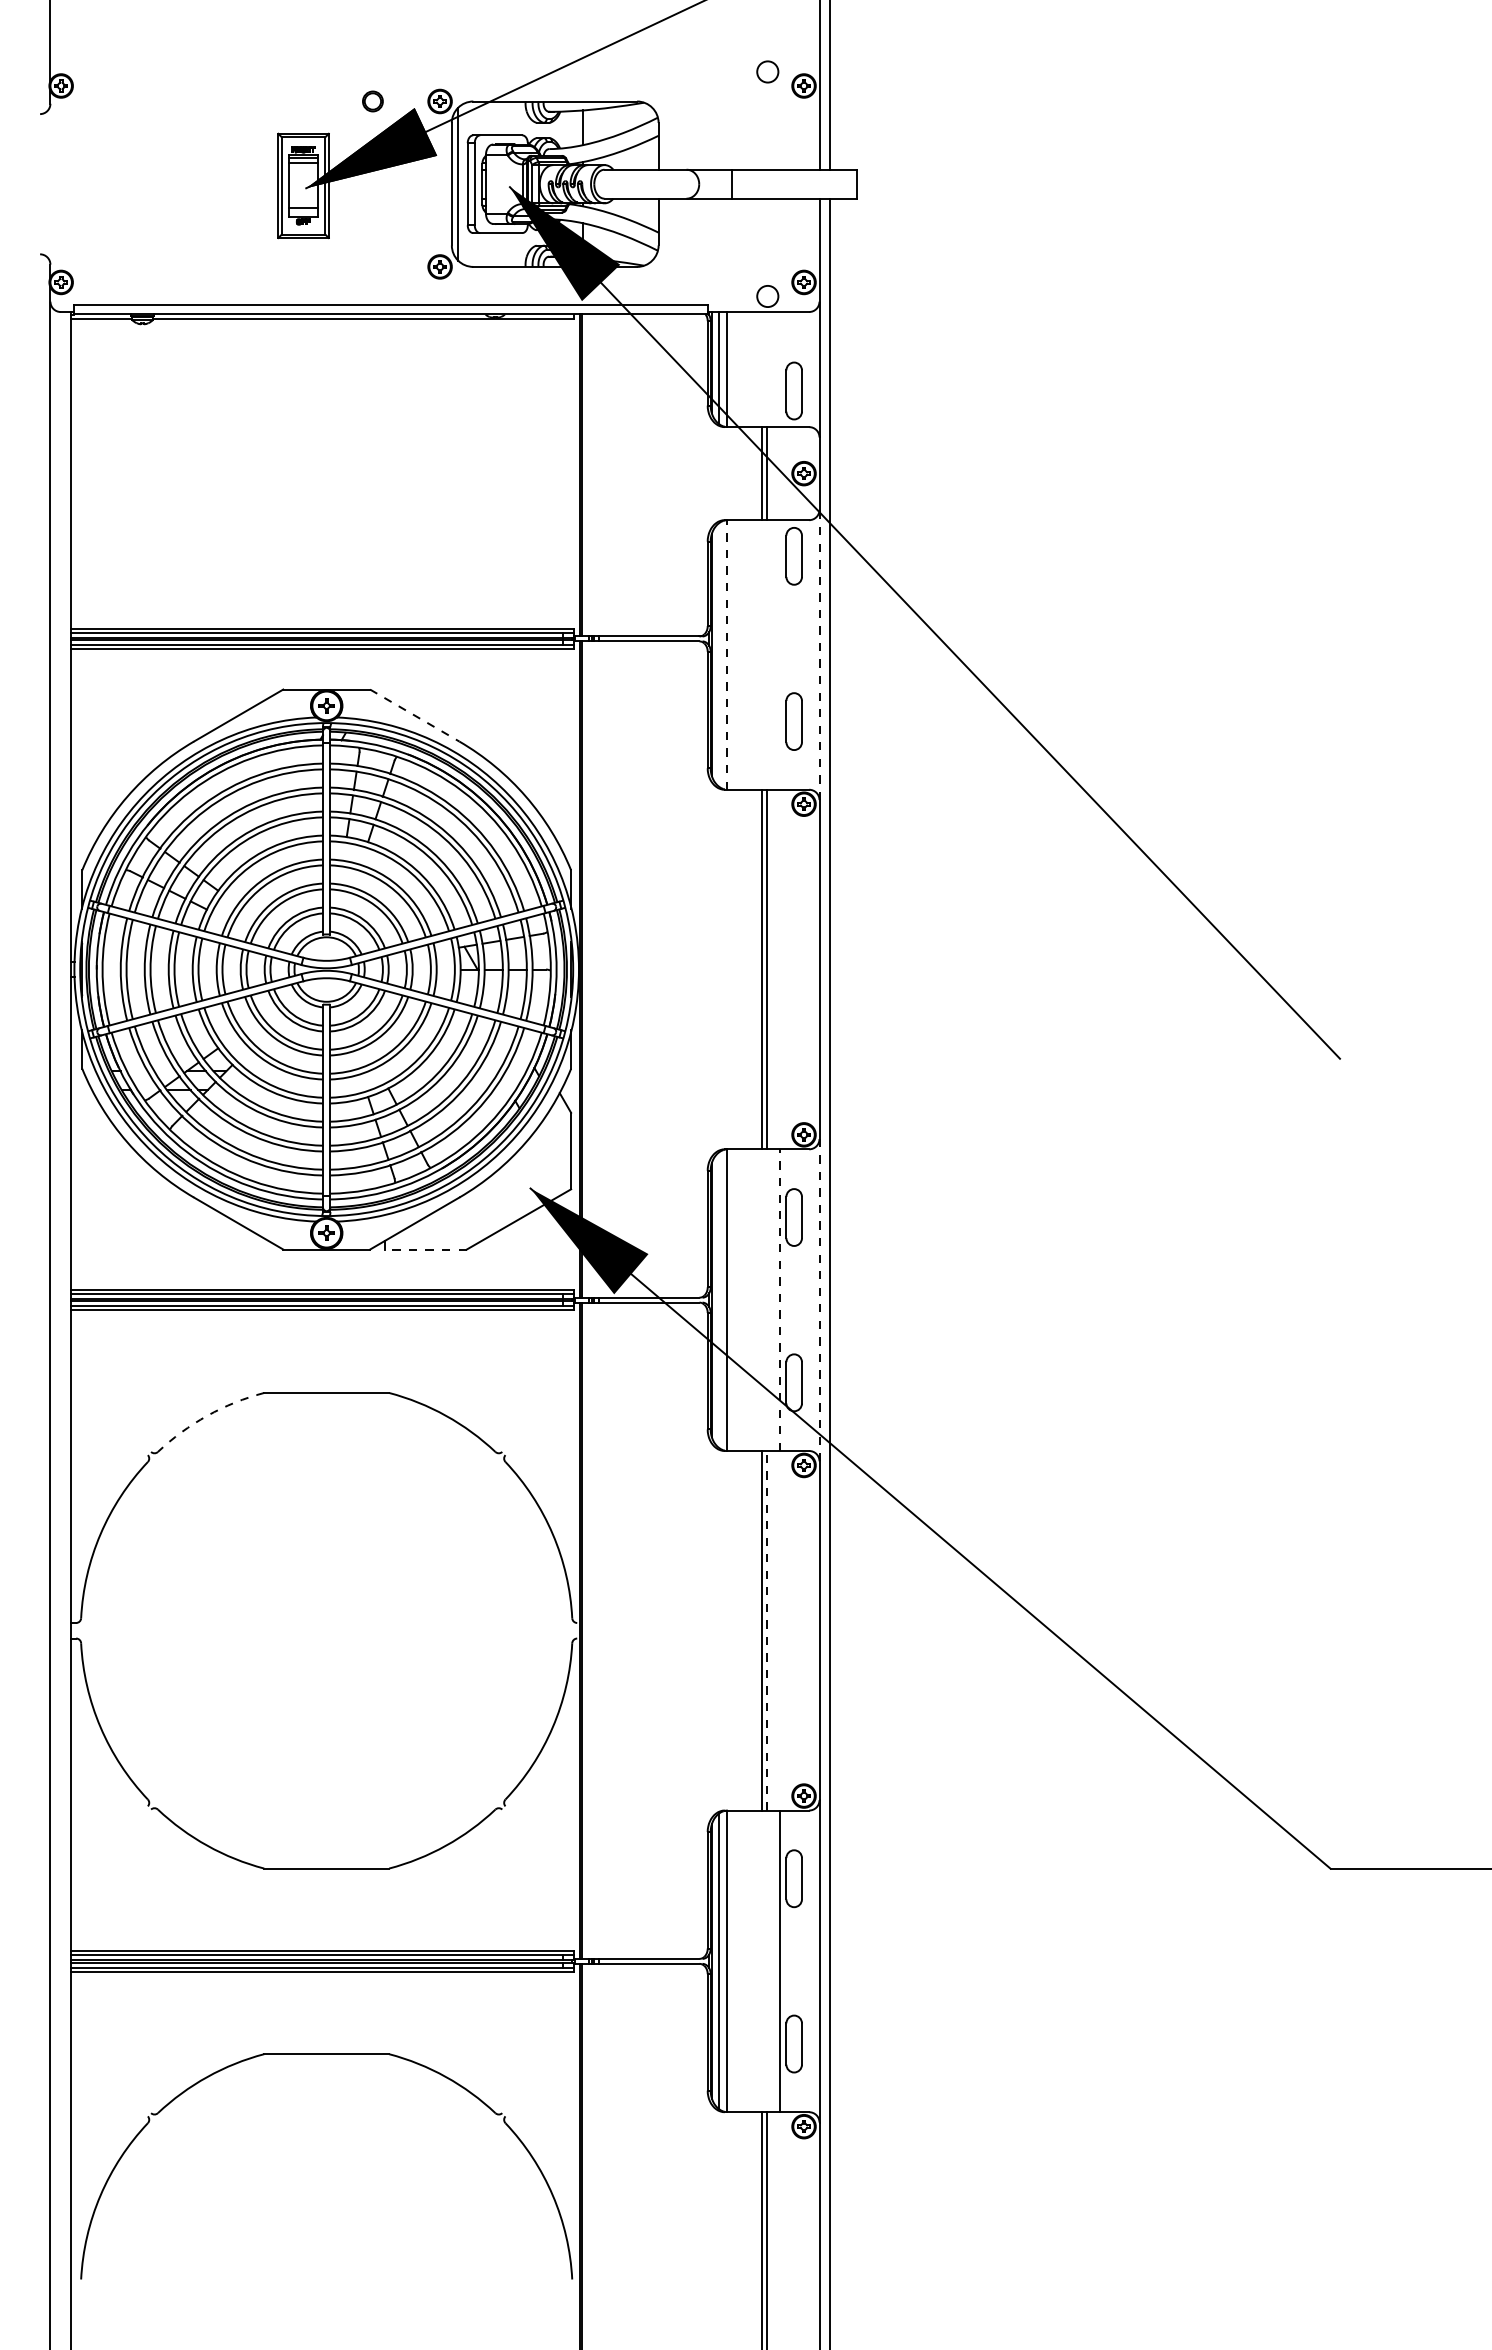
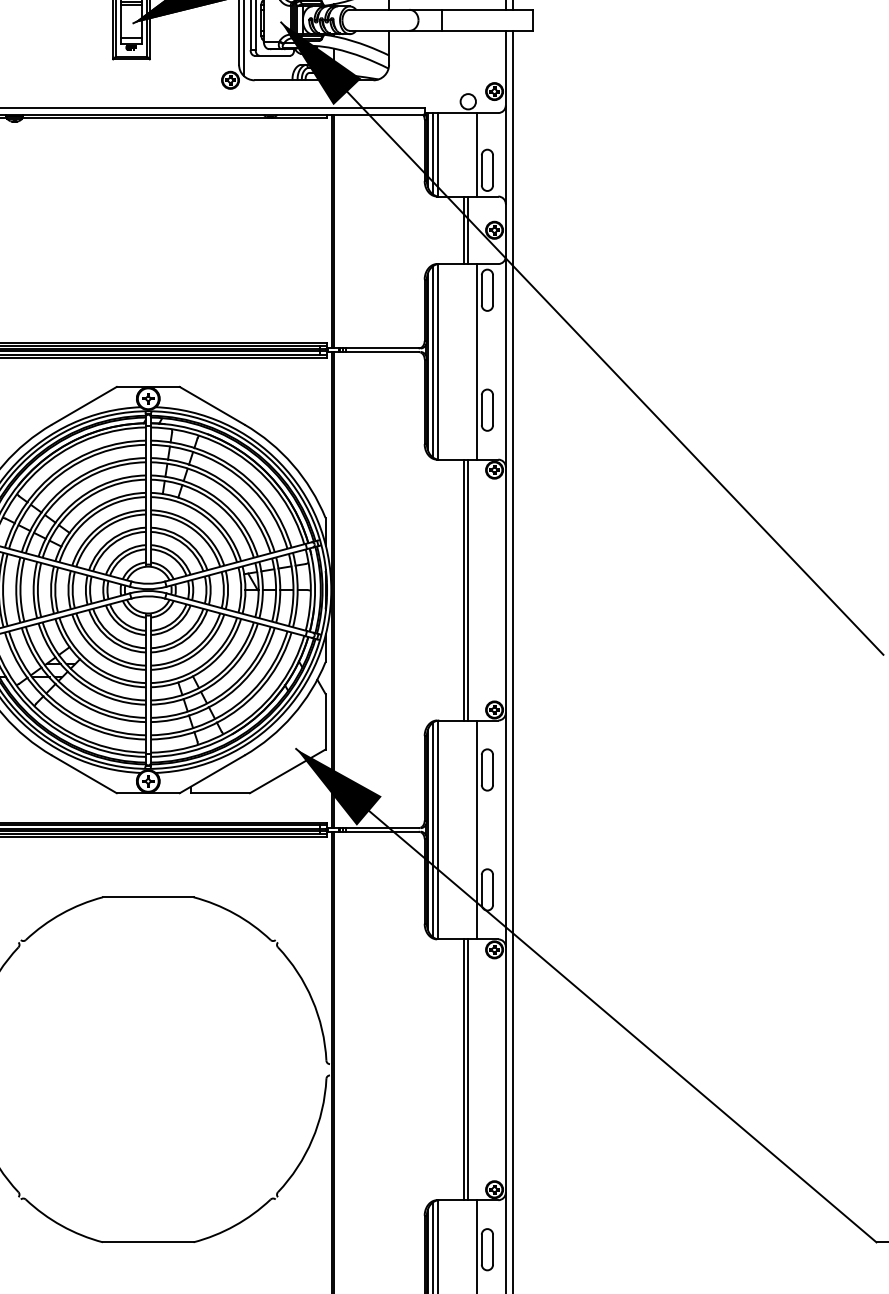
line: (780, 369) -> (477, 154), added
line: (719, 654) -> (433, 361), added
line: (726, 654) -> (438, 361), dashed -> solid
line: (780, 654) -> (477, 361), added
line: (819, 654) -> (505, 361), dashed -> solid
line: (414, 715) -> (211, 405), dashed -> solid
line: (425, 1249) -> (219, 793), dashed -> solid
line: (819, 1299) -> (505, 829), dashed -> solid
line: (719, 1300) -> (433, 830), added
line: (780, 1300) -> (477, 830), dashed -> solid
arc: (207, 1415) -> (61, 913), dashed -> solid
line: (766, 1630) -> (467, 1069), dashed -> solid

